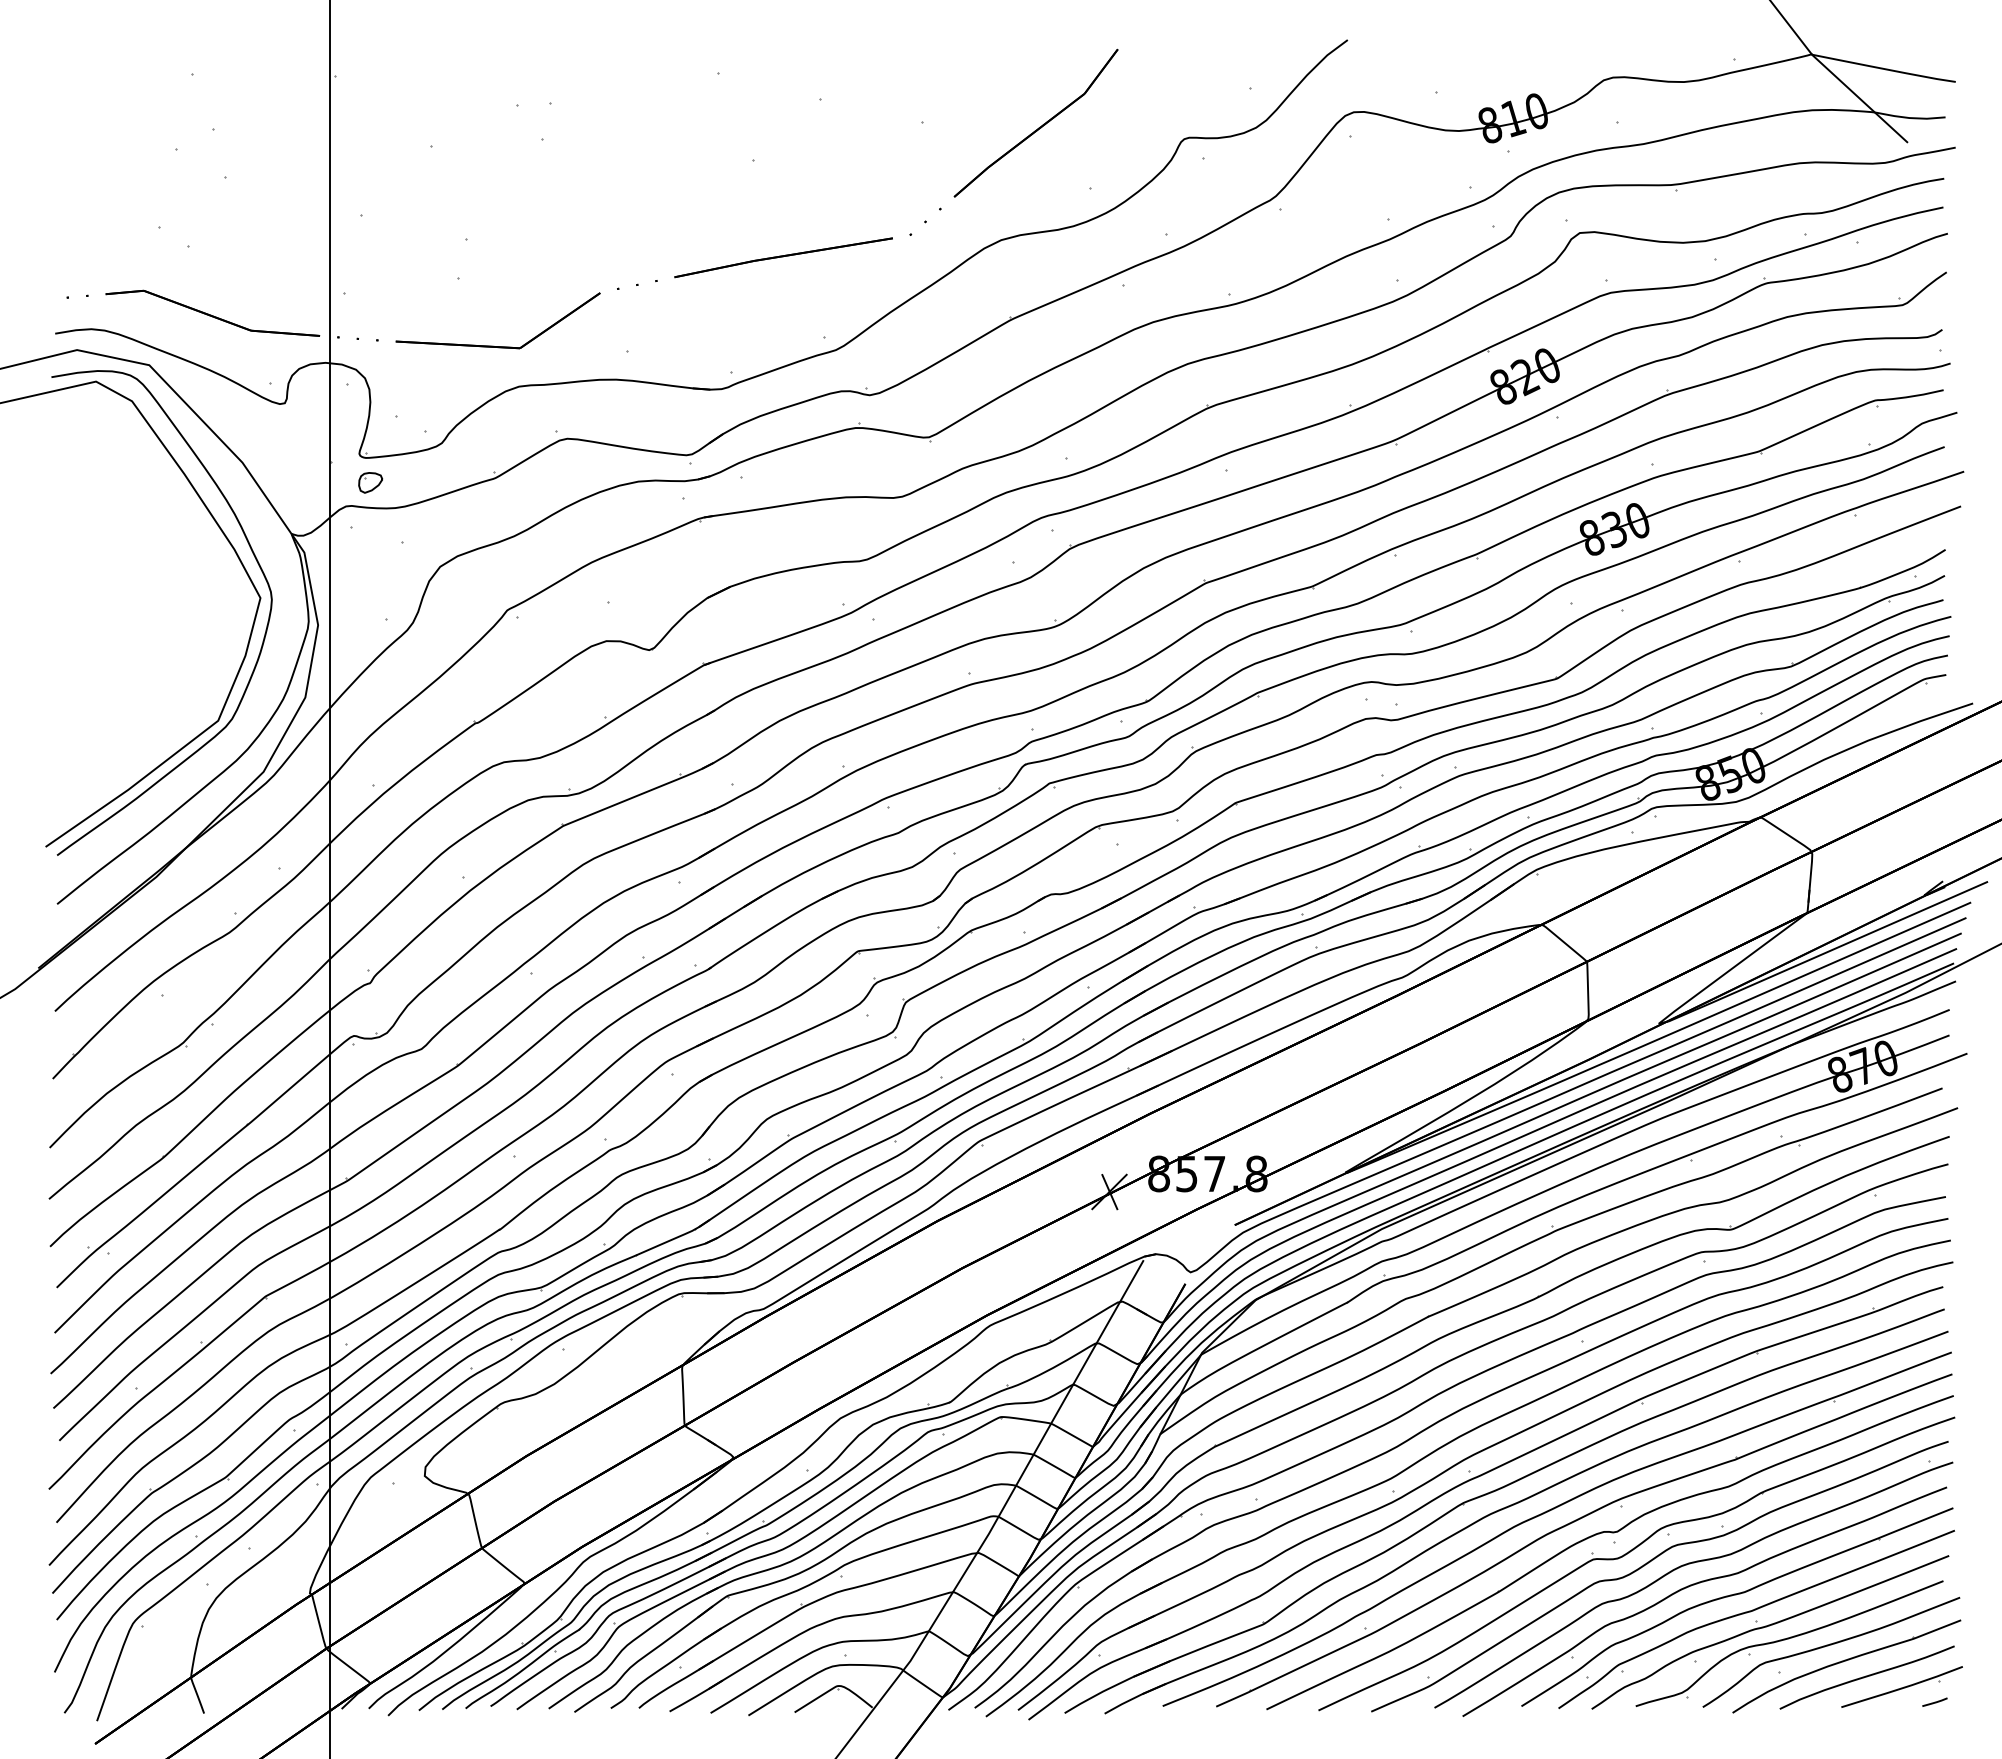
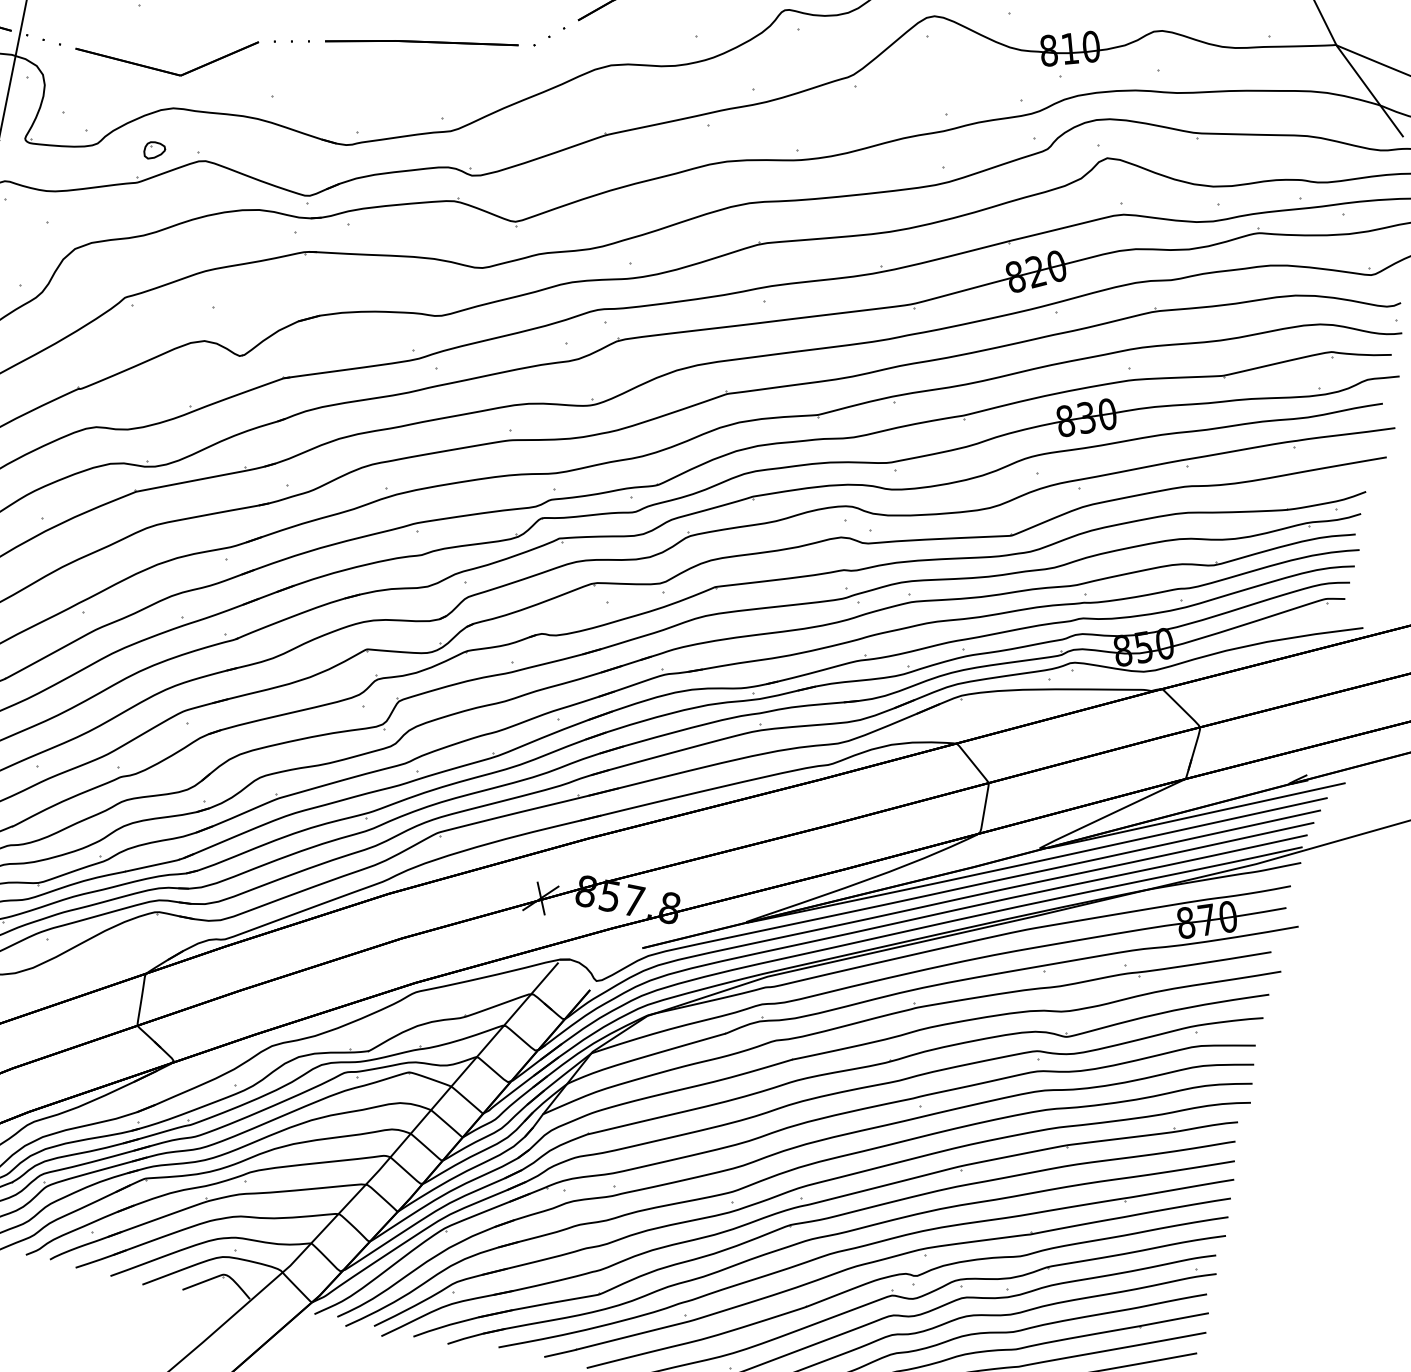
part: (370, 482) -> (154, 150), moved

